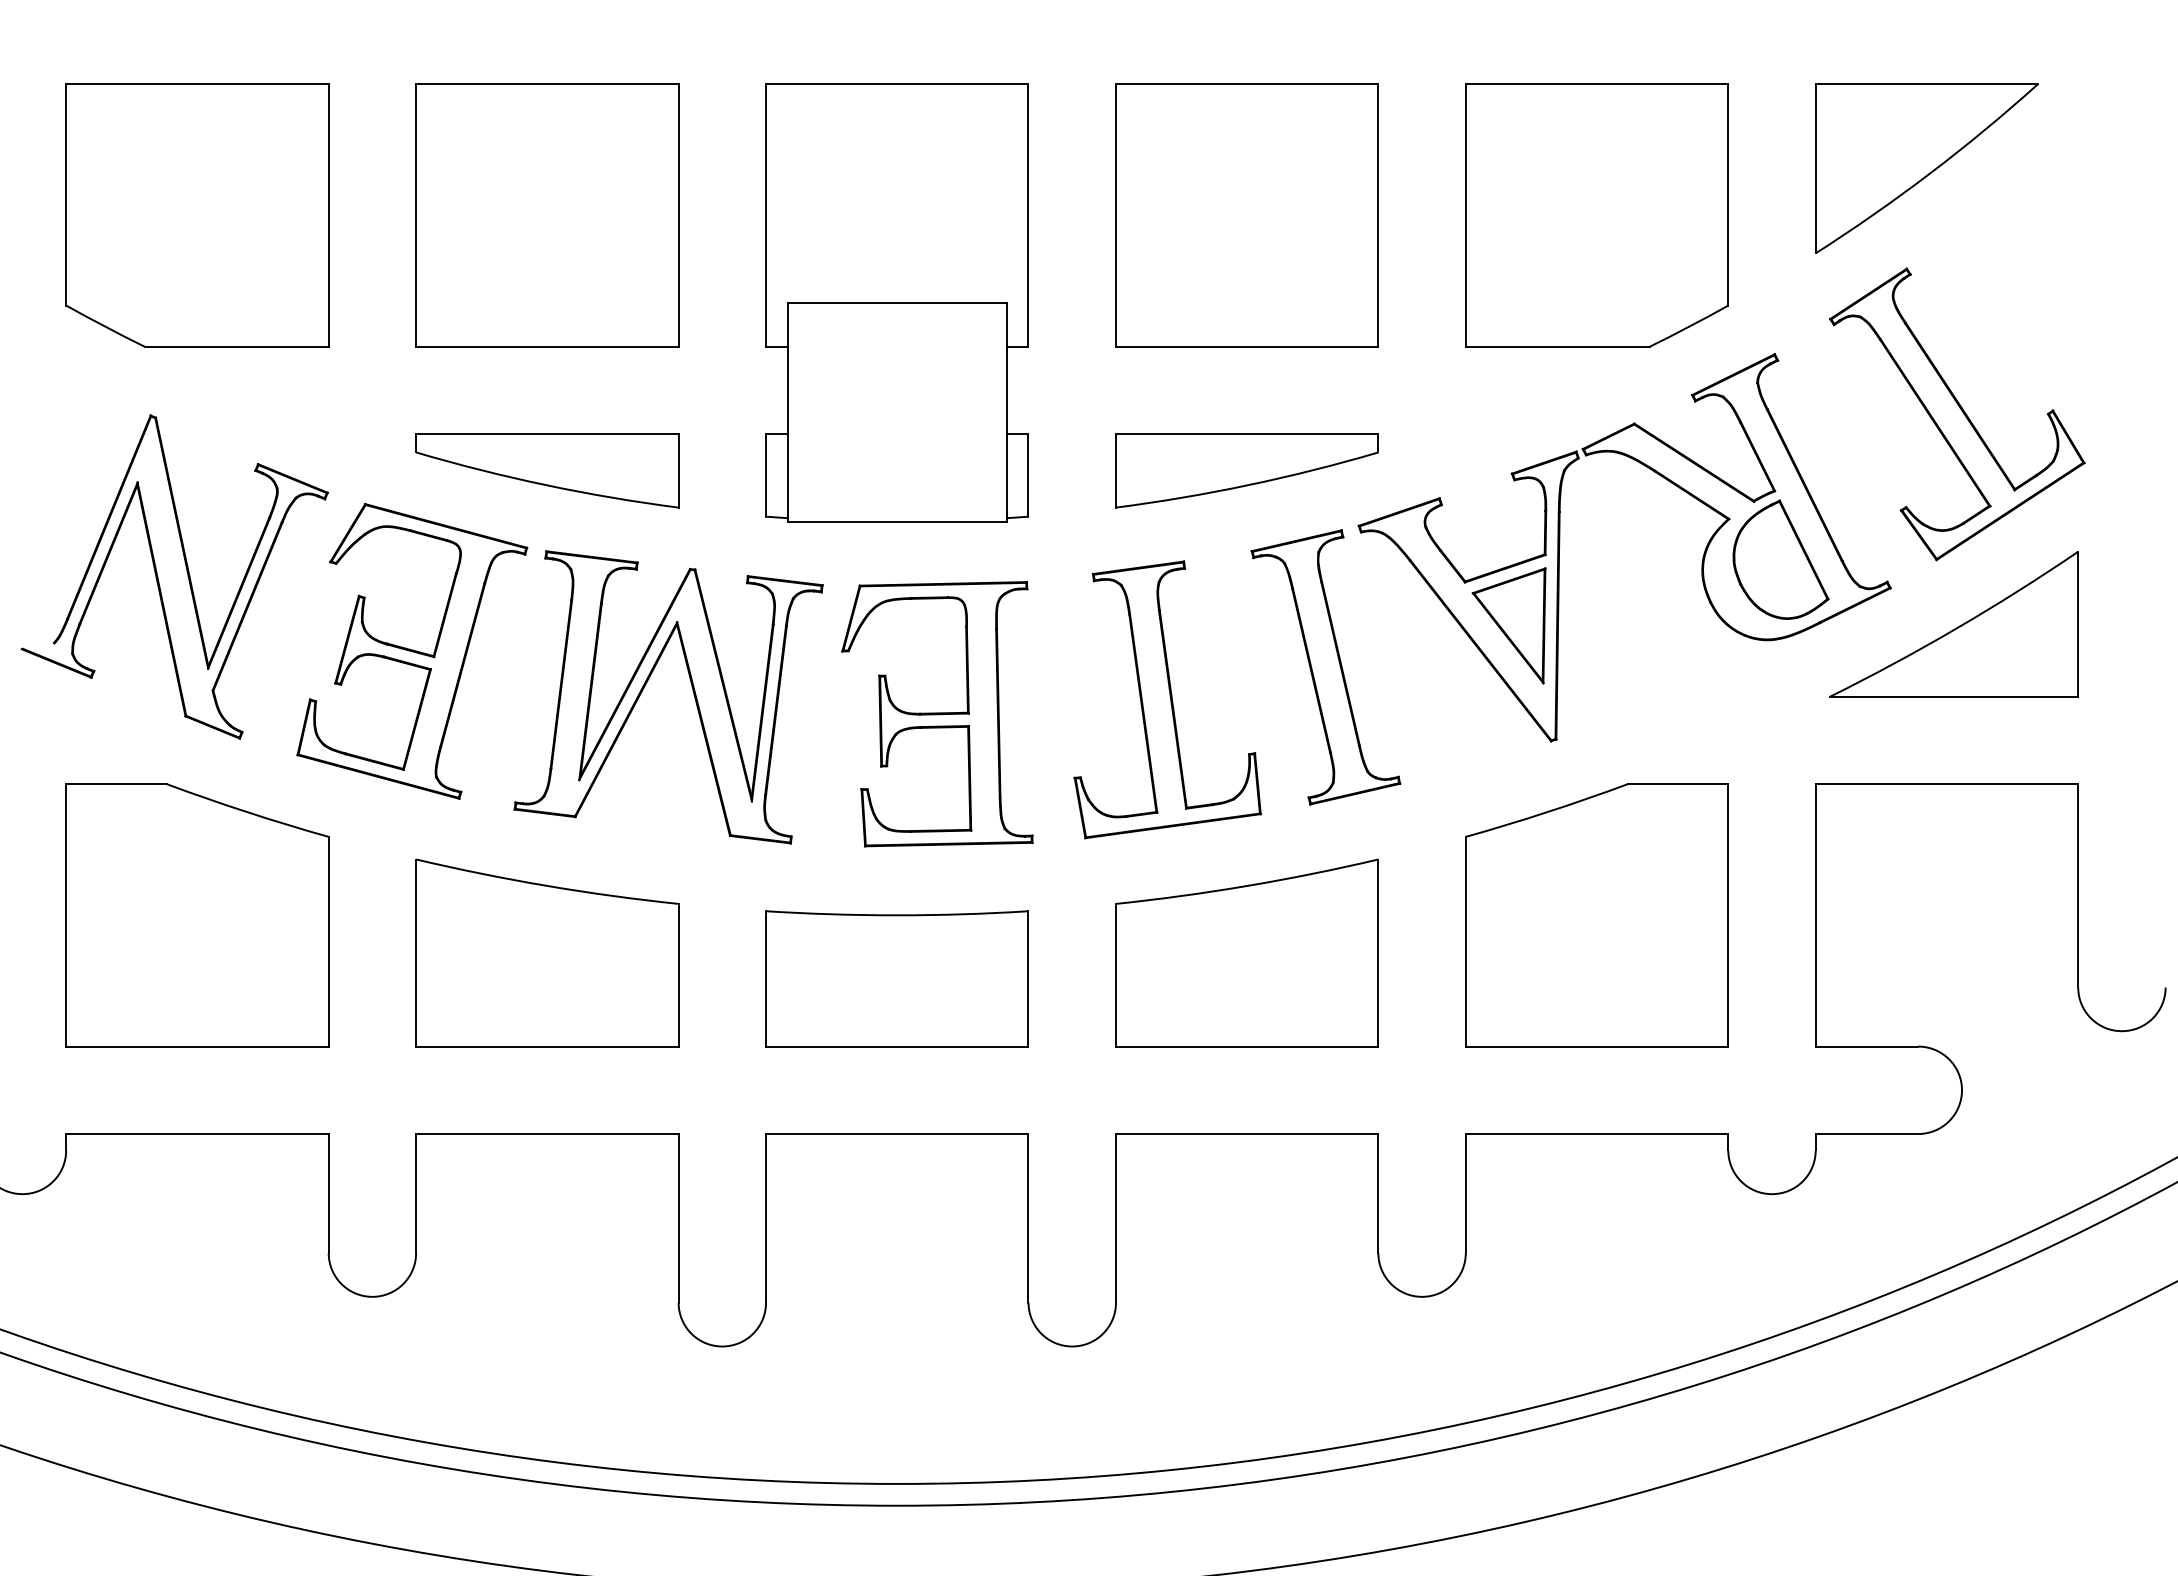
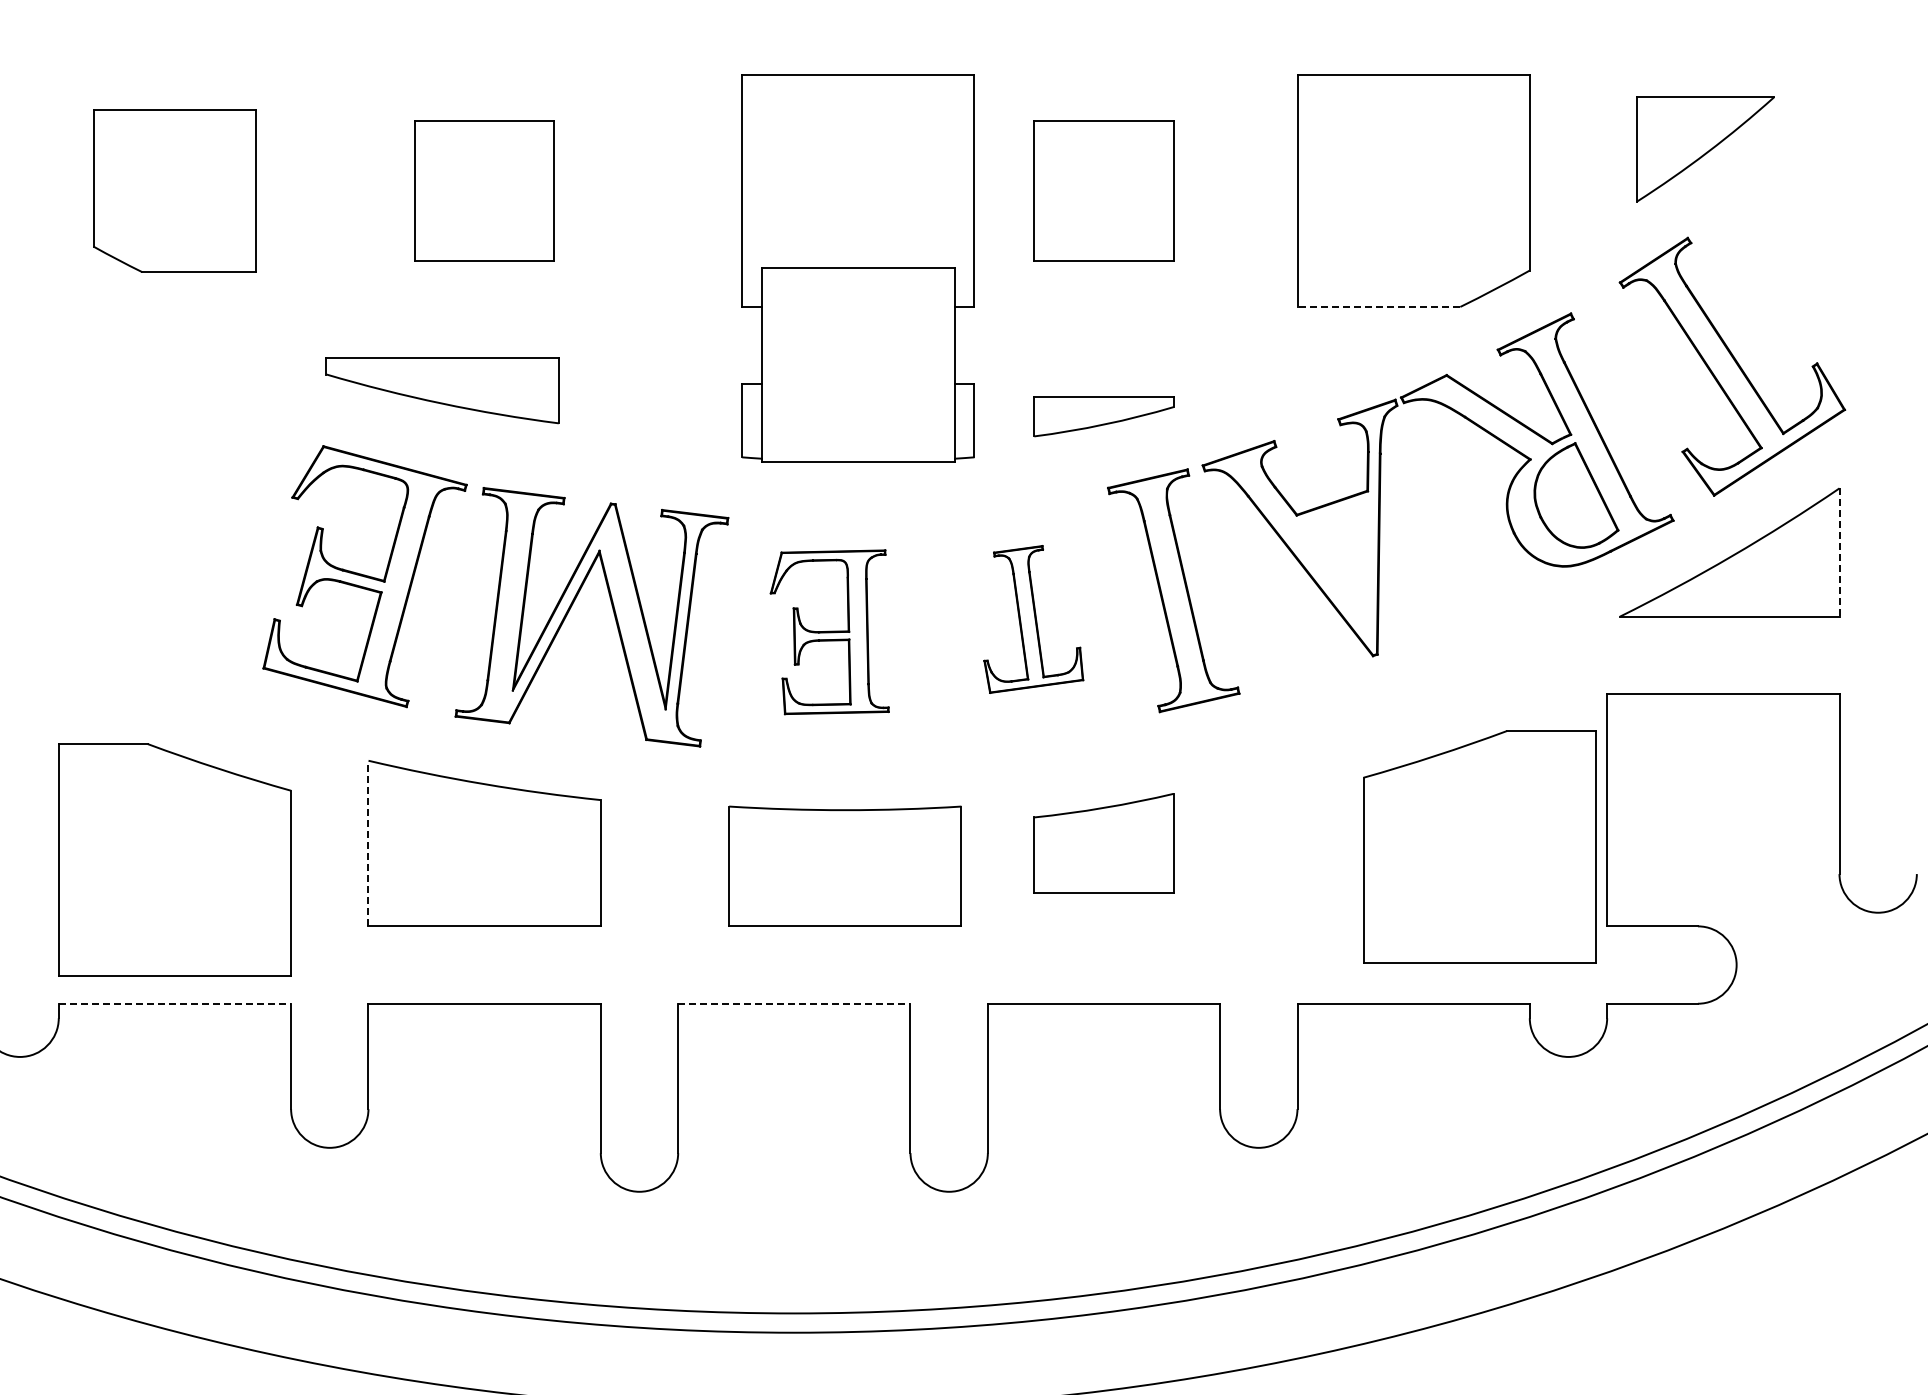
part: (1926, 168) -> (1705, 149), size x0.7
part: (196, 215) -> (174, 190), size x0.7
part: (547, 215) -> (484, 190), size x0.6
part: (1246, 215) -> (1103, 190), size x0.6
part: (896, 303) -> (857, 268), moved
line: (1557, 346) -> (1378, 306), solid -> dashed
part: (547, 470) -> (442, 390), moved
part: (1246, 470) -> (1103, 416), size x0.6
part: (186, 574) -> (165, 508), removed
line: (2078, 624) -> (1839, 552), solid -> dashed
part: (1508, 625) -> (1335, 553), removed
part: (1167, 699) -> (1033, 619), size x0.6
part: (937, 714) -> (829, 632), size x0.7
part: (196, 914) -> (174, 859), moved
part: (1596, 914) -> (1479, 846), moved
line: (416, 952) -> (368, 843), solid -> dashed
part: (1246, 952) -> (1103, 843), size x0.6
part: (896, 977) -> (844, 865), moved
line: (198, 1133) -> (175, 1003), solid -> dashed
line: (897, 1133) -> (794, 1003), solid -> dashed

